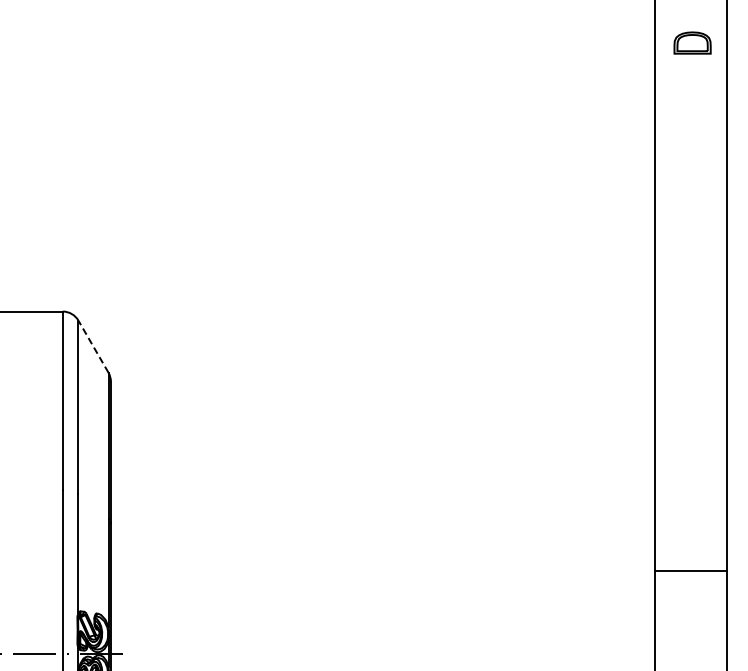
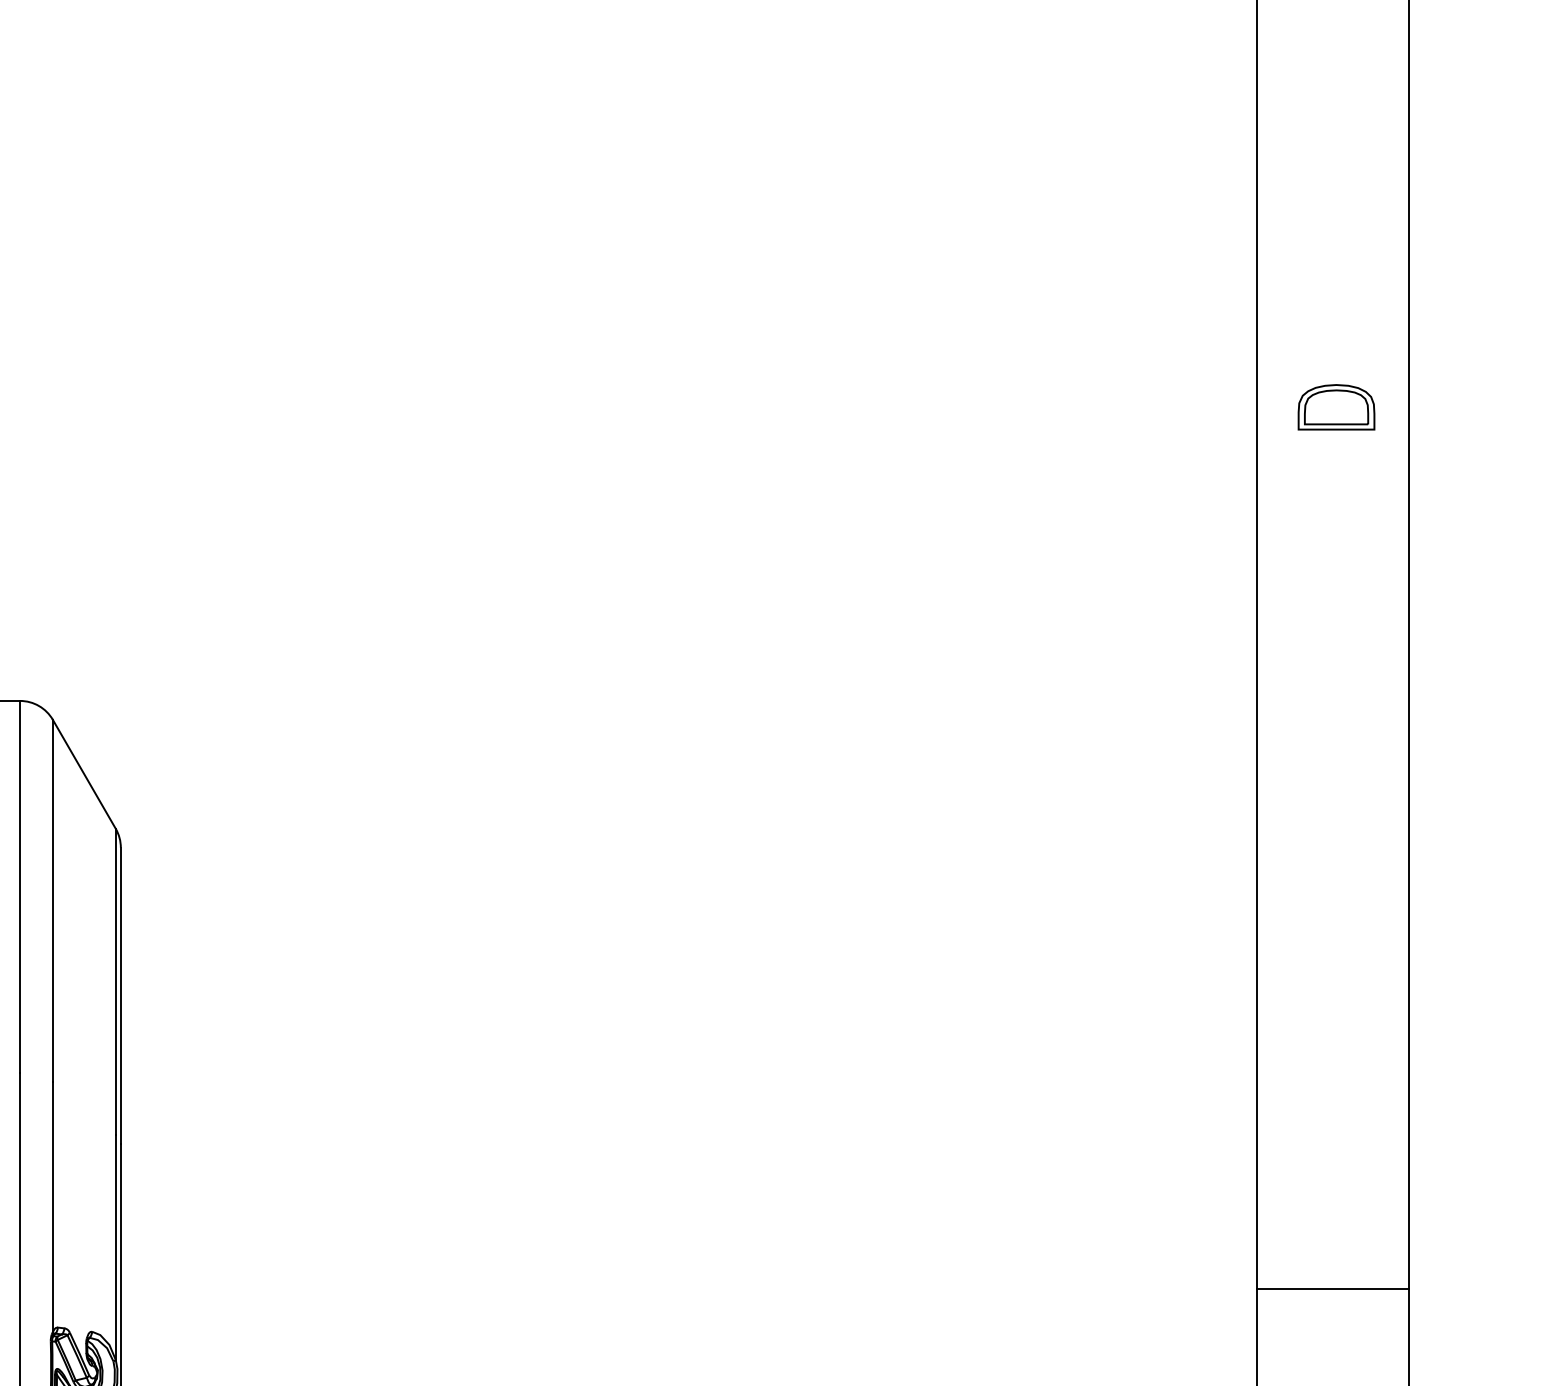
part: (692, 42) -> (1336, 406), moved
line: (93, 346) -> (84, 773), dashed -> solid
line: (690, 570) -> (1332, 1288), moved

